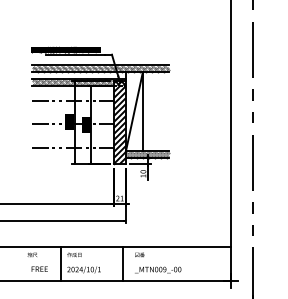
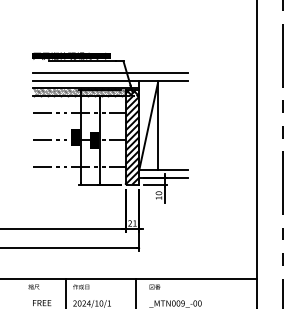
hatch: (100, 69) -> (110, 77), removed
hatch: (147, 154) -> (163, 173), removed

